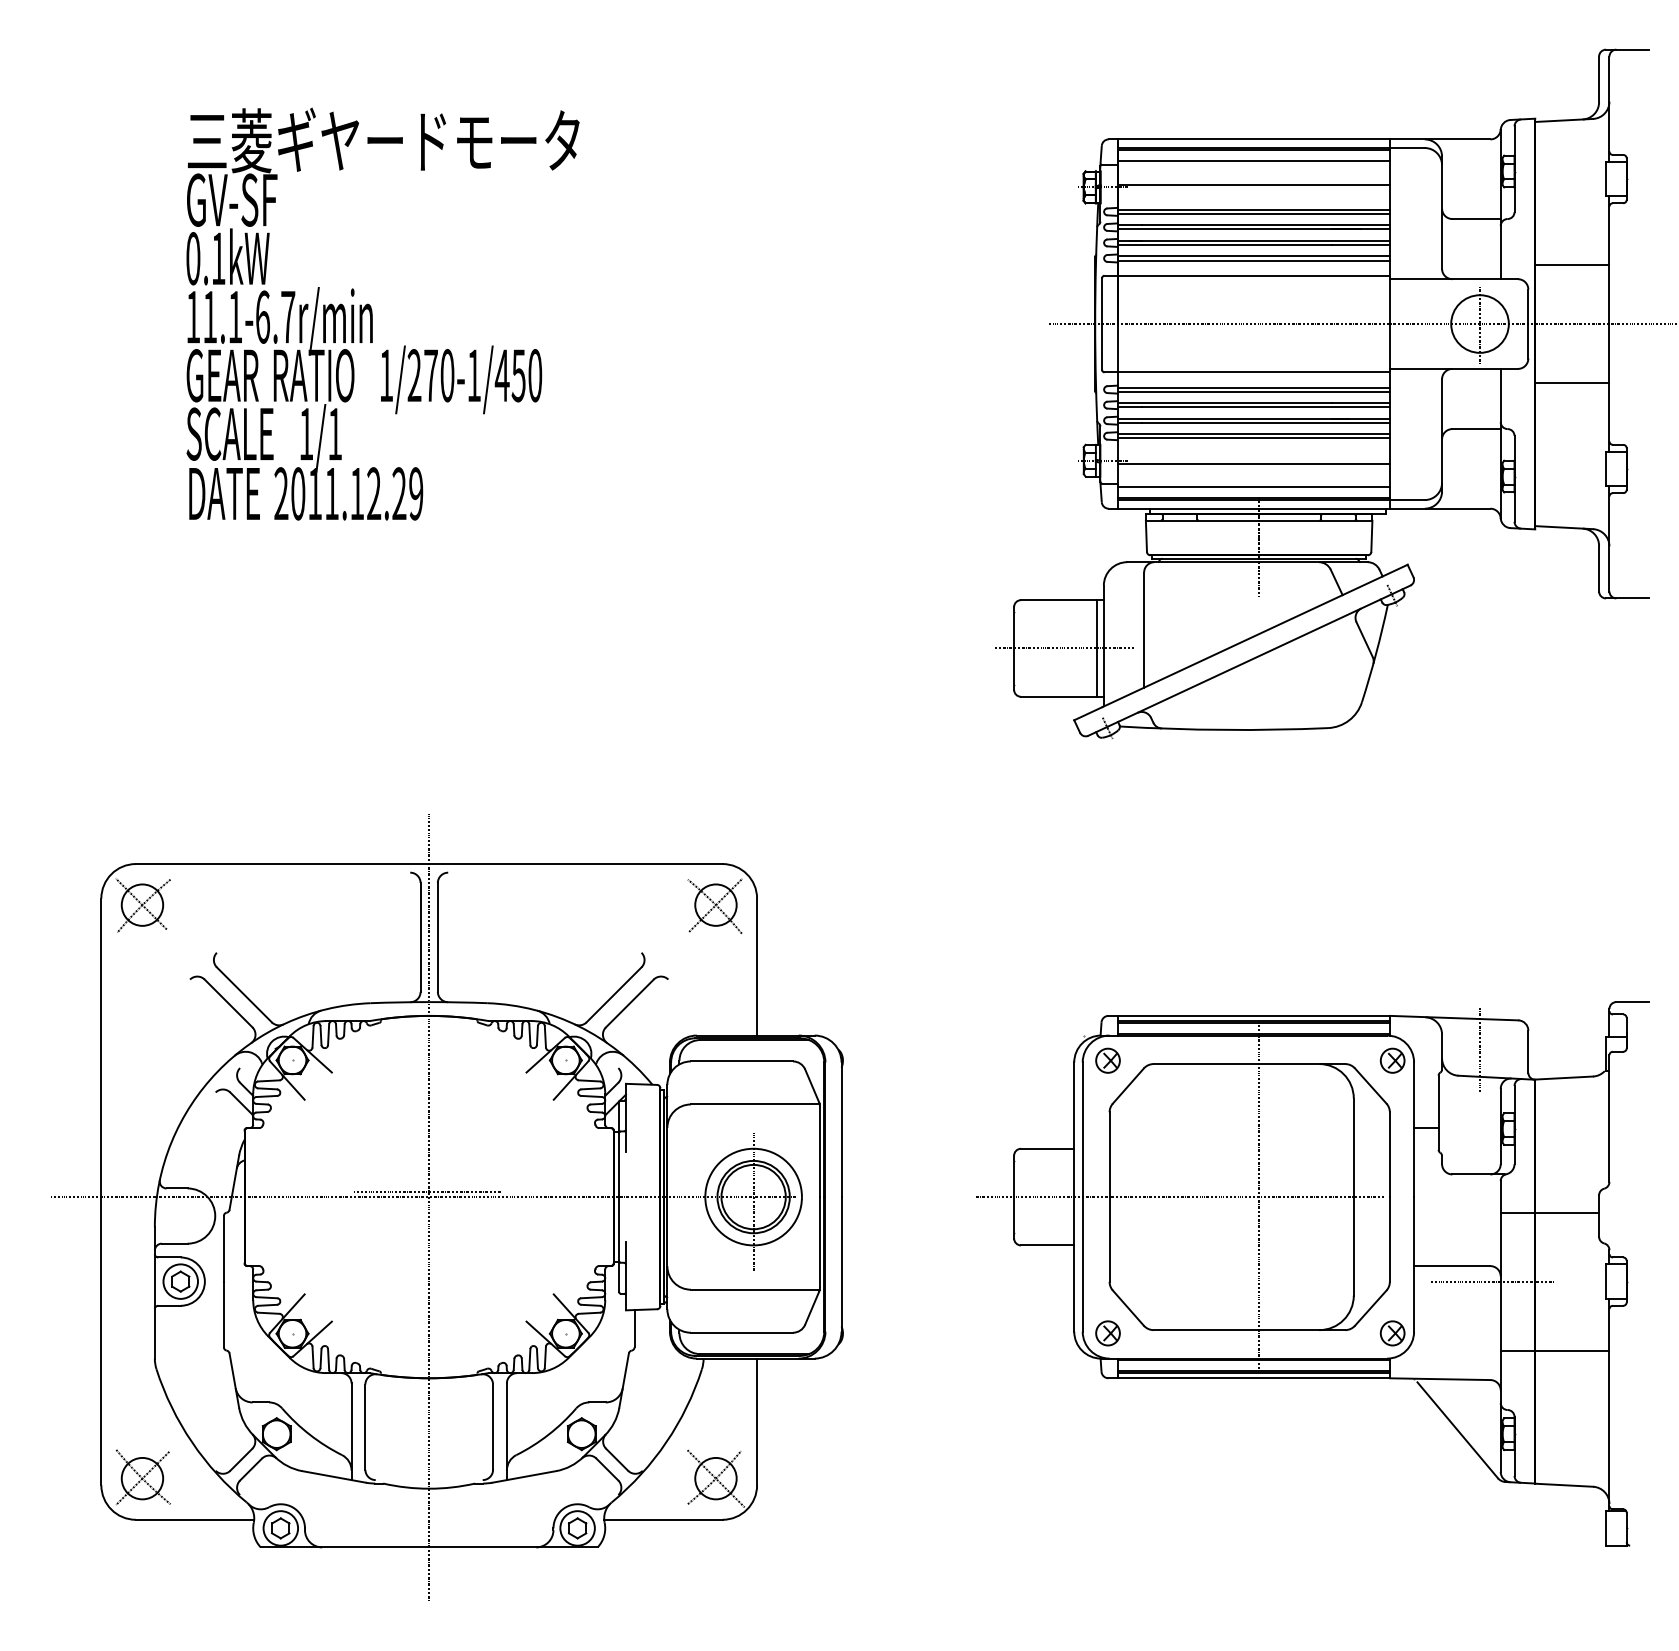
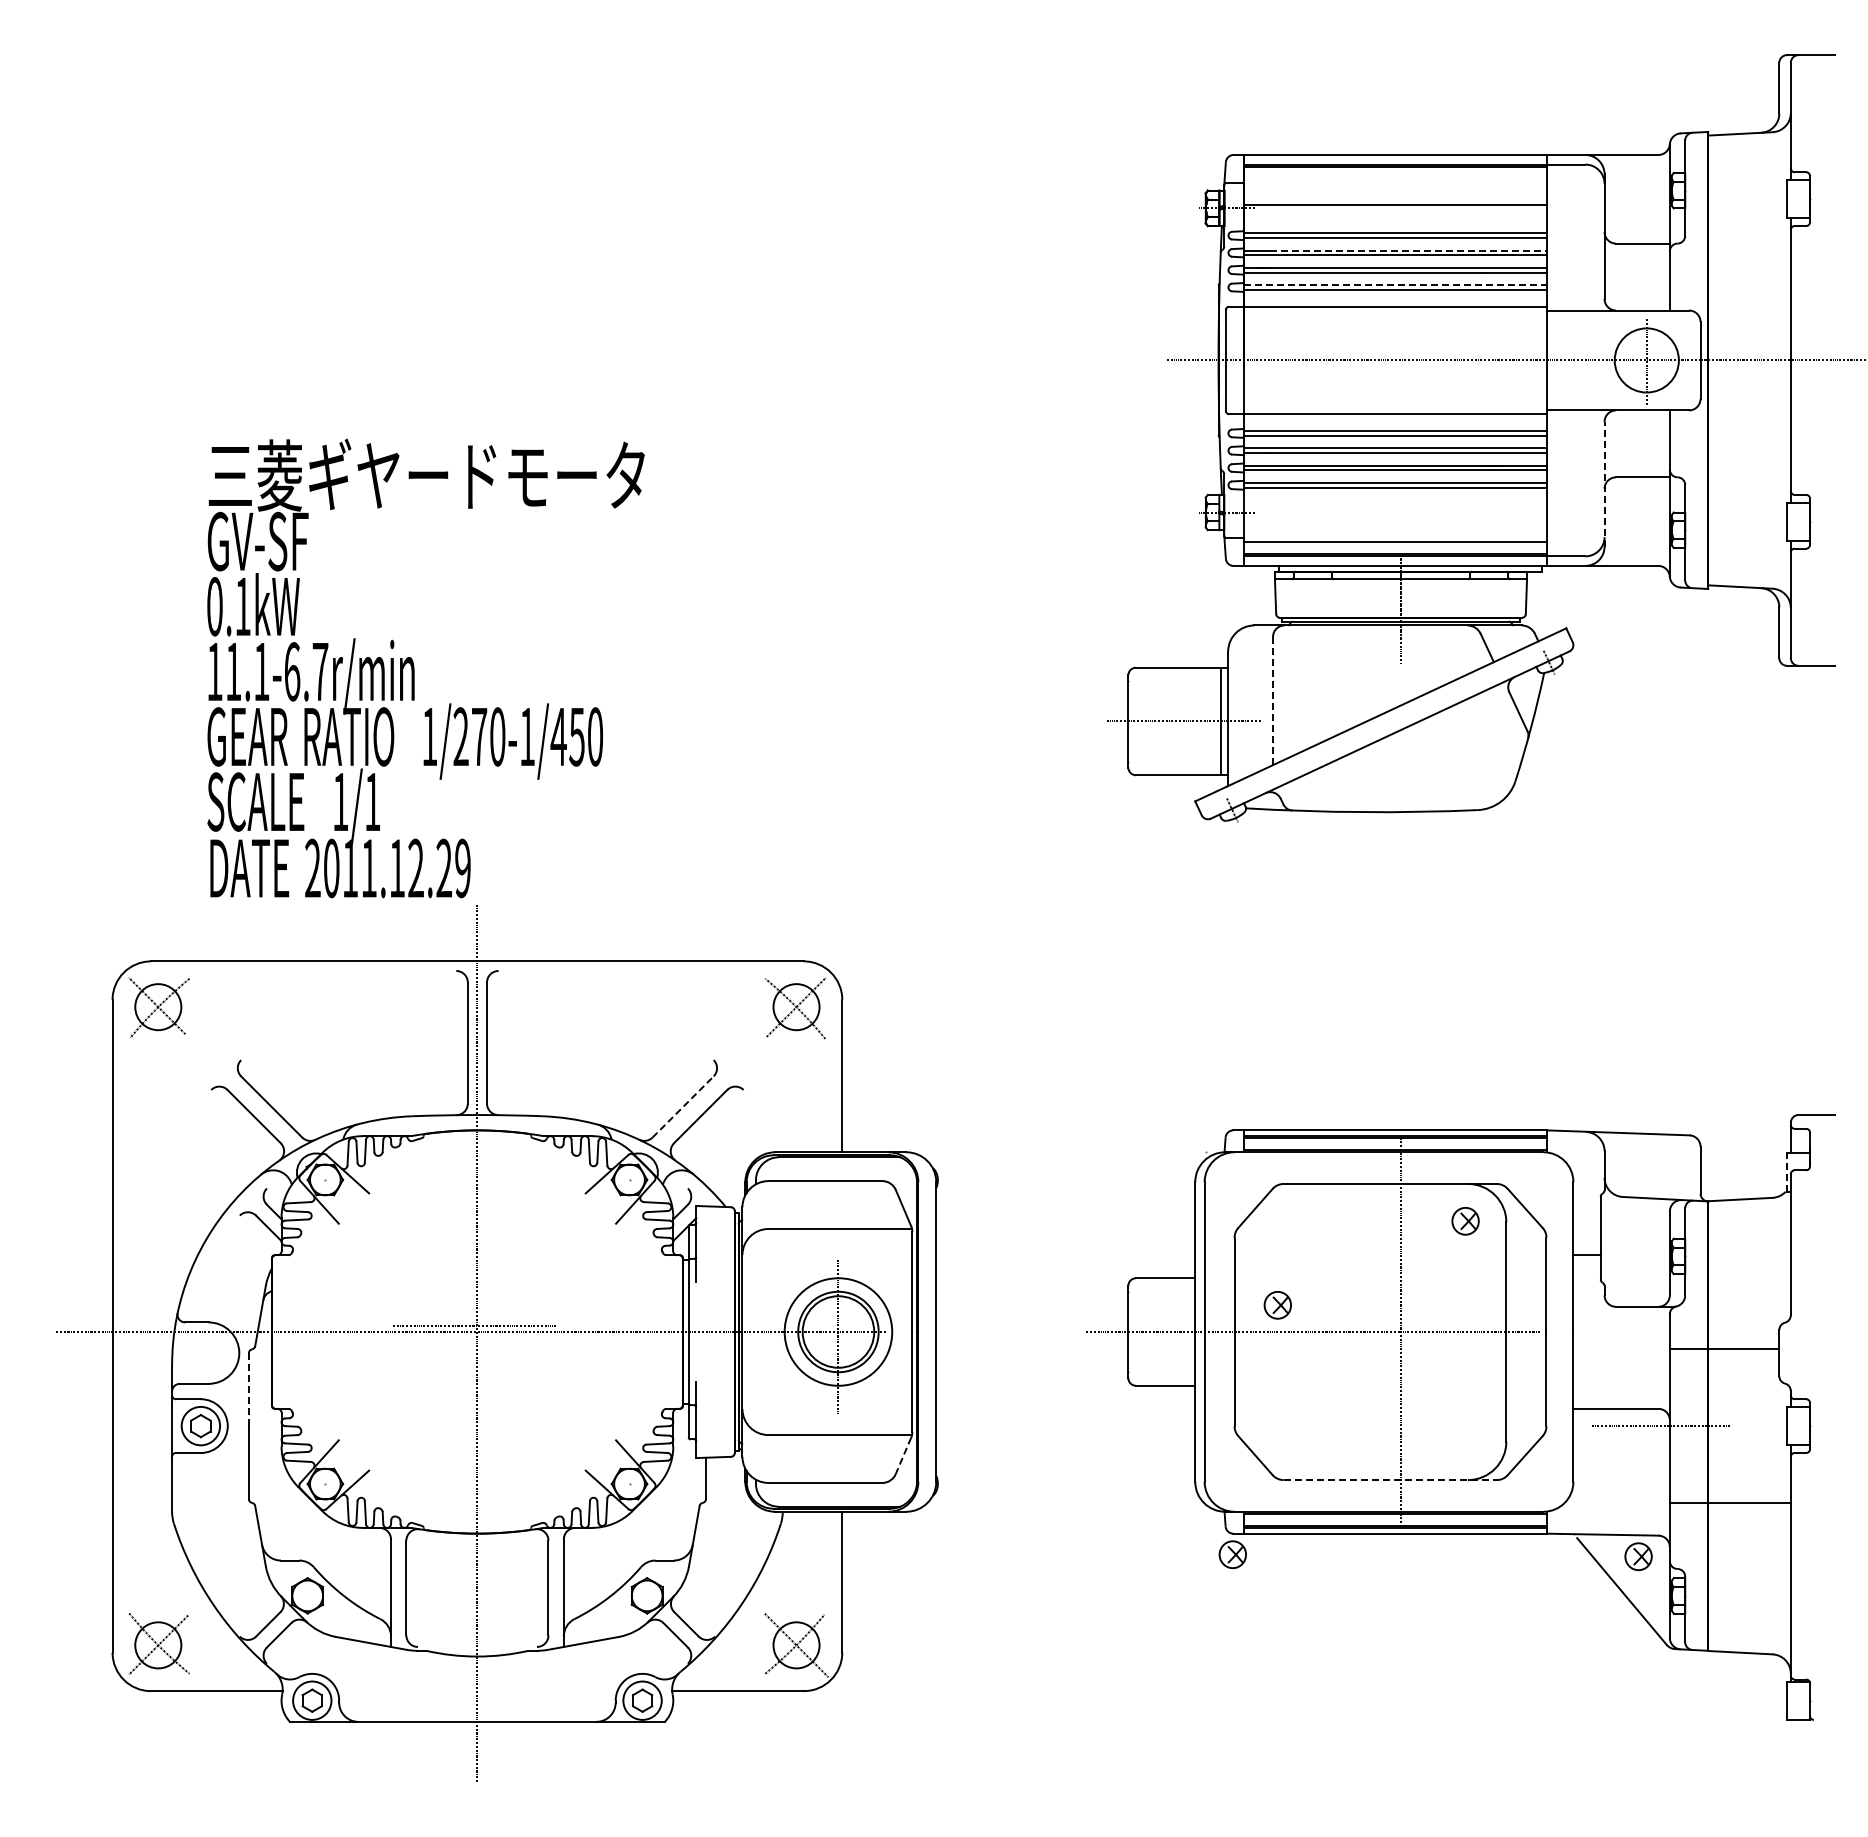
line: (1253, 160) -> (1394, 178), removed
line: (1266, 225) -> (1409, 250), solid -> dashed
line: (1254, 256) -> (1395, 285), solid -> dashed
line: (1572, 265) -> (1749, 295), removed
text: (382, 314) -> (425, 668), moved
line: (1572, 382) -> (1749, 425), removed
line: (1442, 434) -> (1604, 483), solid -> dashed
line: (1253, 463) -> (1394, 515), removed
line: (1144, 629) -> (1273, 700), solid -> dashed
line: (614, 994) -> (683, 1106), solid -> dashed
line: (1479, 1050) -> (1646, 1168), removed
line: (1605, 1053) -> (1786, 1172), solid -> dashed
part: (1107, 1060) -> (1277, 1305), moved
part: (1392, 1060) -> (1465, 1221), moved
line: (223, 1248) -> (248, 1389), solid -> dashed
line: (812, 1308) -> (903, 1455), solid -> dashed
line: (1249, 1330) -> (1390, 1480), solid -> dashed
part: (1107, 1333) -> (1232, 1554), moved
part: (1392, 1333) -> (1638, 1556), moved

